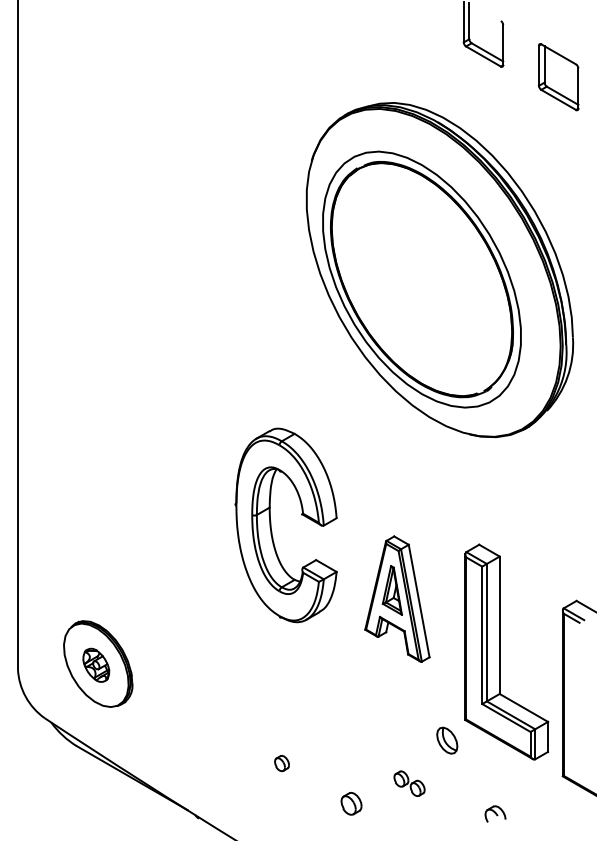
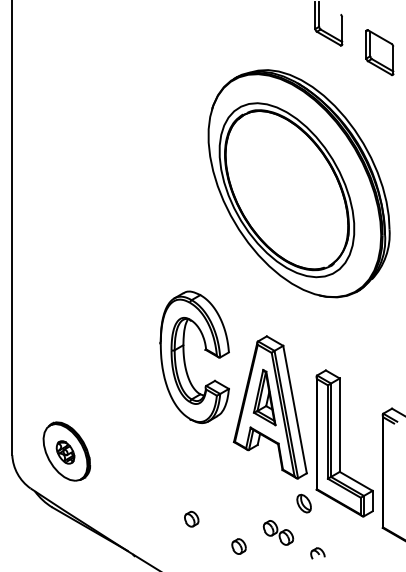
part: (396, 599) -> (269, 407), size x1.67
part: (281, 762) -> (191, 518), size x1.43
part: (409, 783) -> (278, 532), size x1.43
part: (494, 813) -> (317, 553), moved

